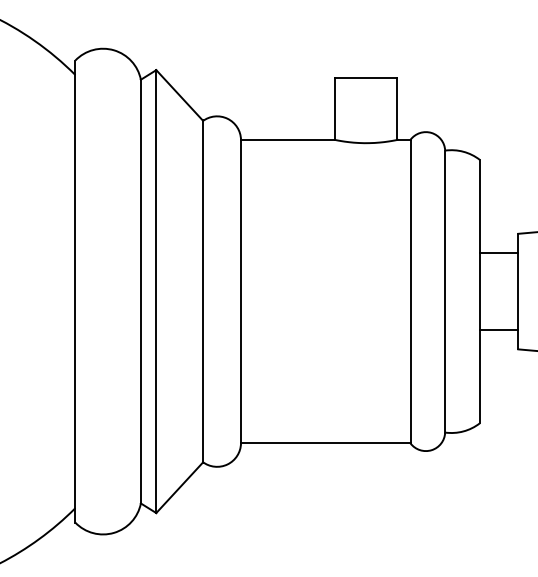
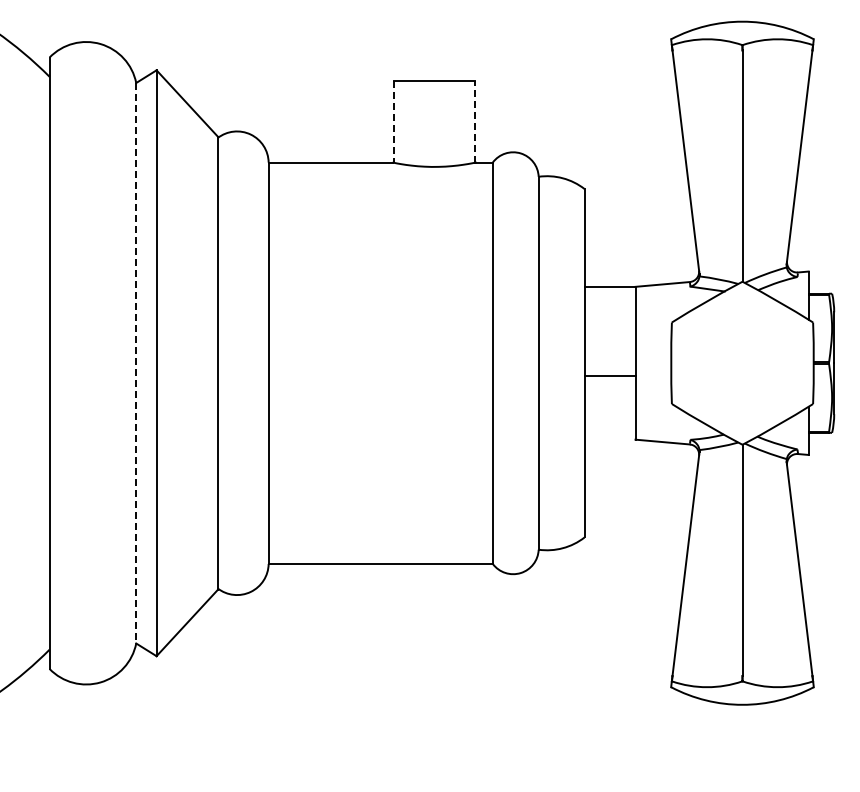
line: (335, 108) -> (393, 121), solid -> dashed
line: (397, 108) -> (475, 121), solid -> dashed
line: (498, 253) -> (609, 287), moved
line: (141, 291) -> (136, 363), solid -> dashed
line: (498, 330) -> (609, 376), moved

